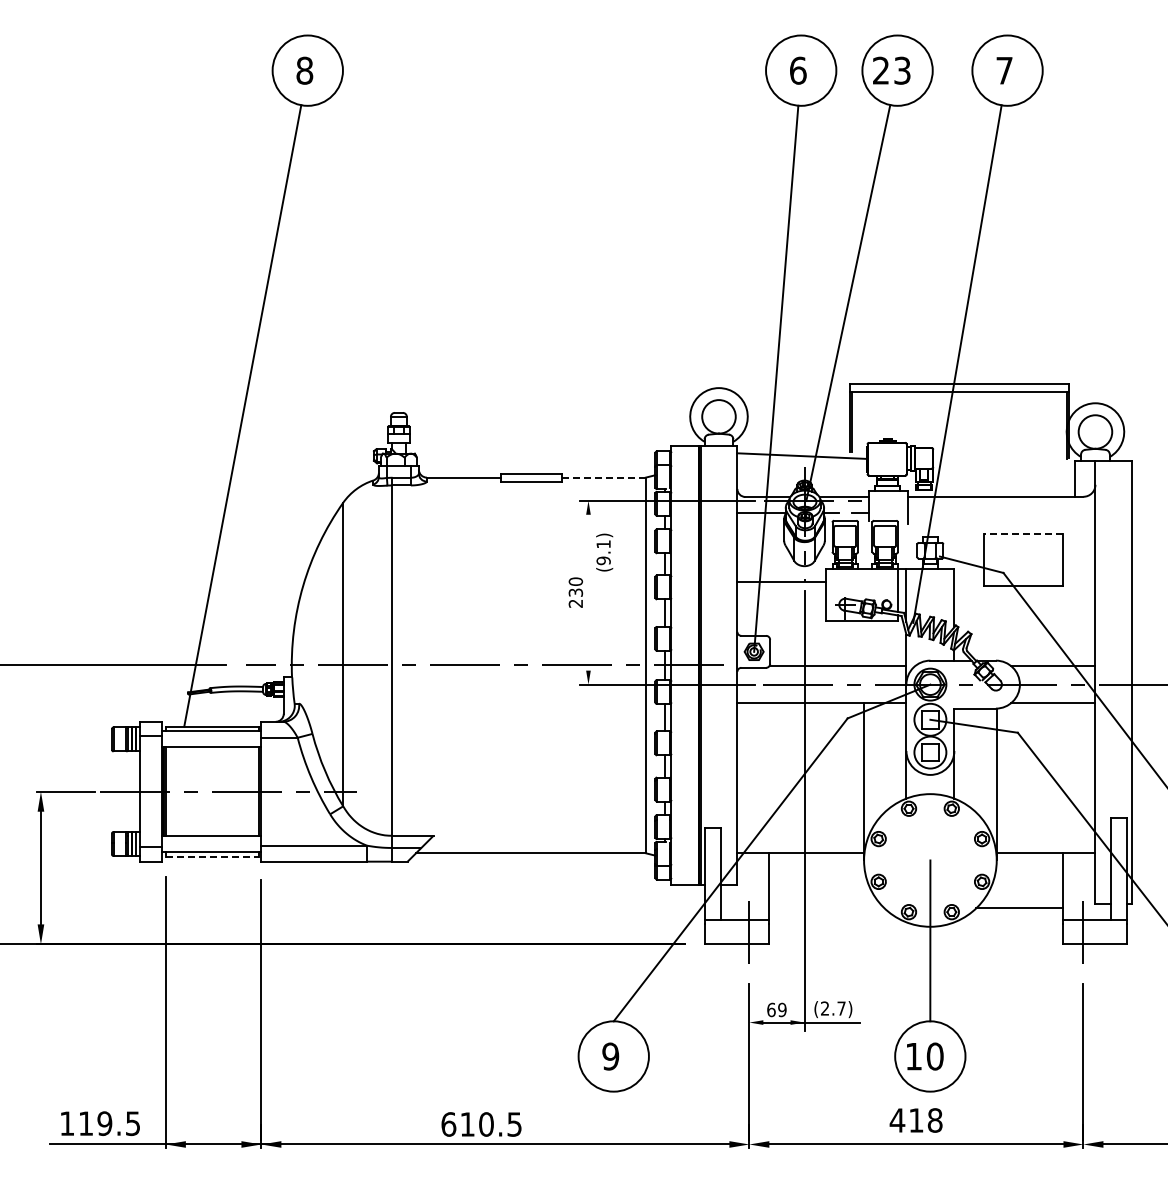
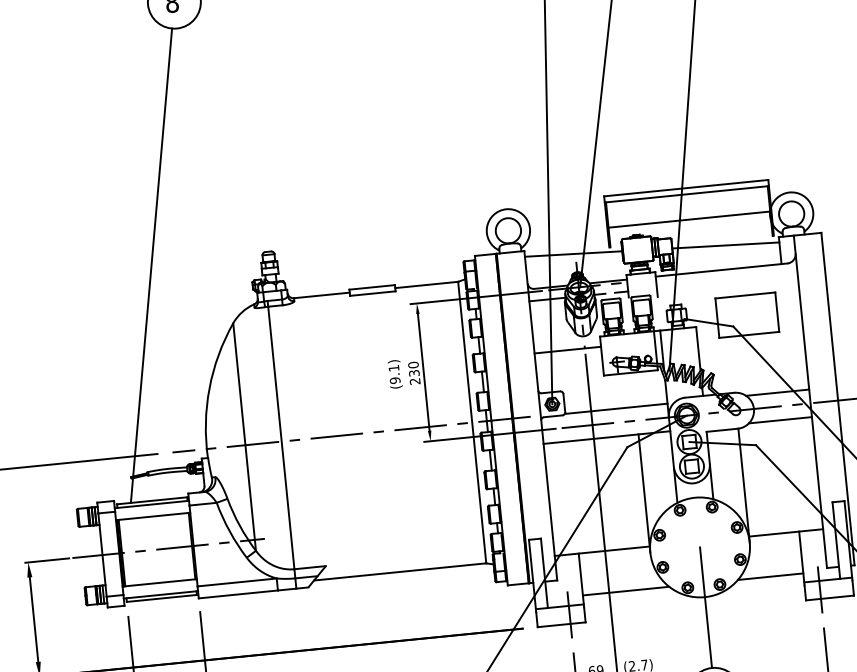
line: (959, 425) -> (689, 219), added
line: (1004, 464) -> (725, 245), added
line: (603, 477) -> (426, 284), dashed -> solid
line: (1023, 533) -> (745, 295), dashed -> solid
text: (604, 552) -> (395, 374), moved
line: (588, 592) -> (423, 372), added
line: (212, 856) -> (161, 598), dashed -> solid
line: (826, 908) -> (625, 591), added

